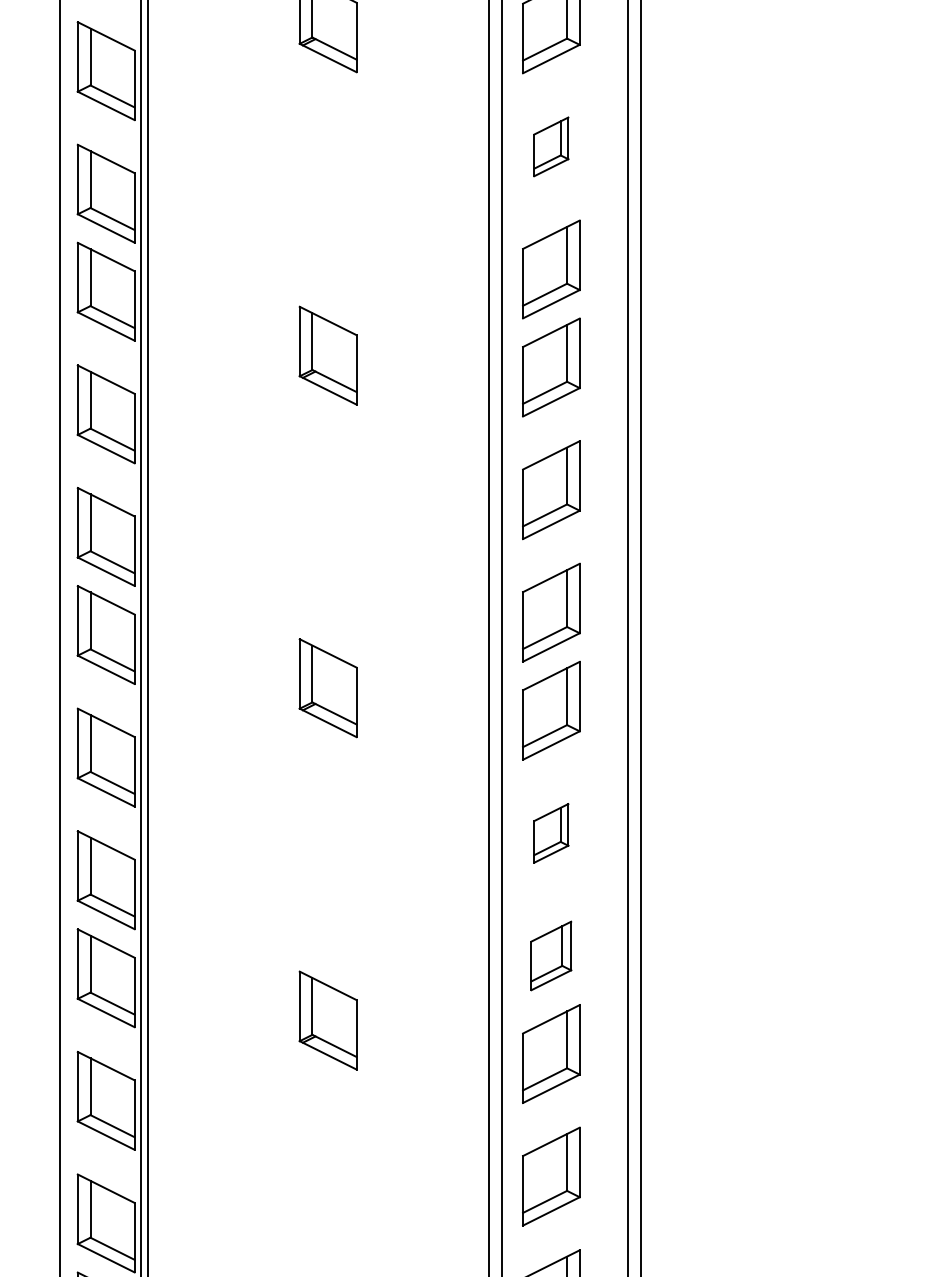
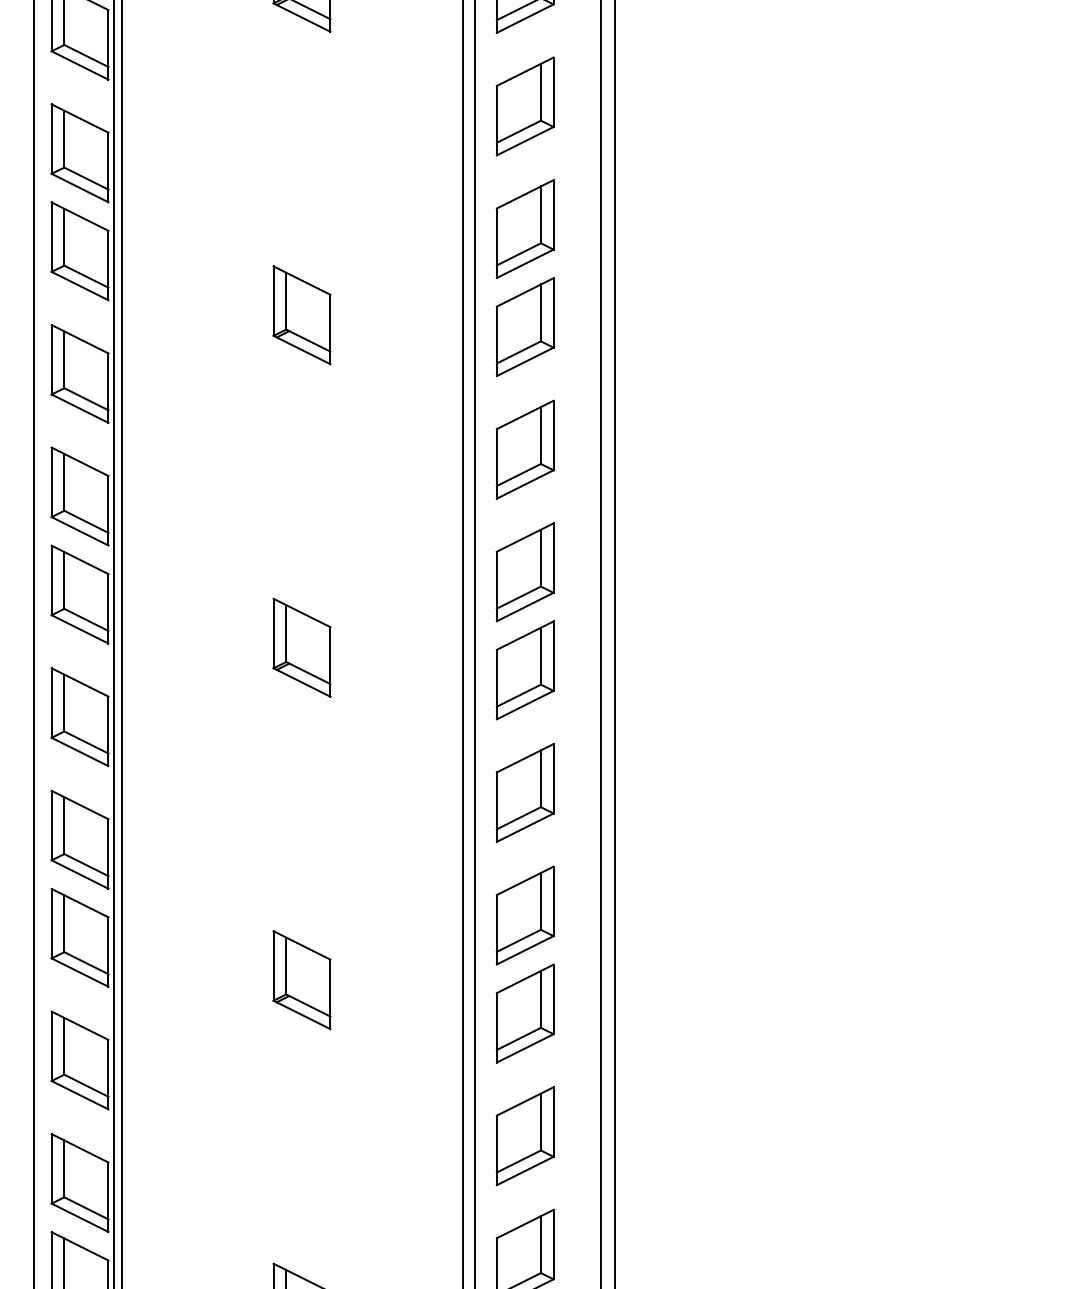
part: (550, 146) -> (524, 106), size x1.67
part: (550, 832) -> (524, 792), size x1.67
part: (550, 955) -> (524, 915), size x1.43

